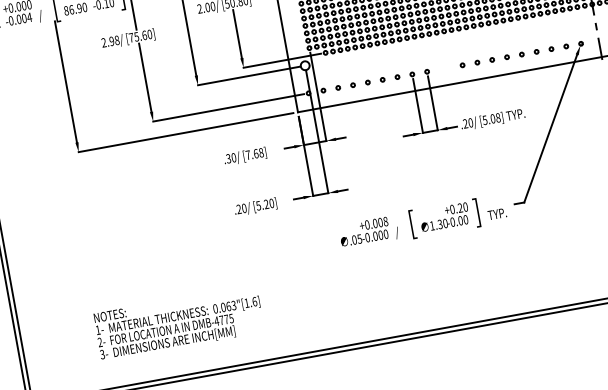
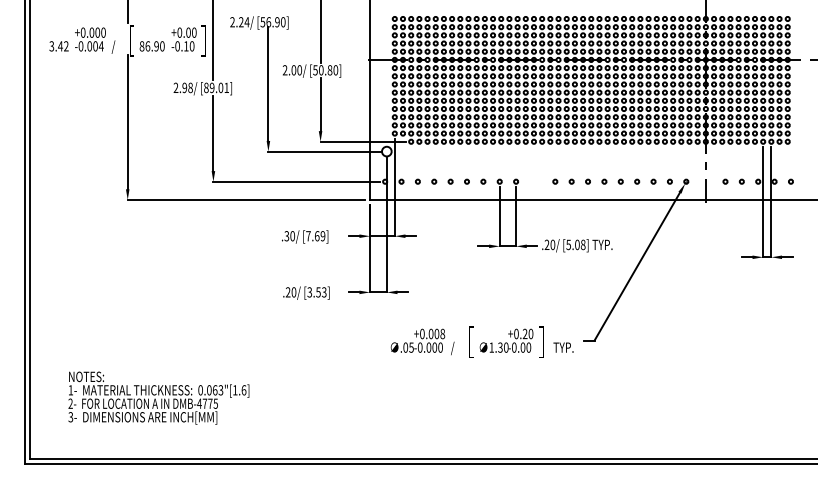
text: (140, 35) -> (216, 87), [75.60] -> [89.01]
text: (260, 153) -> (322, 236), [7.68] -> [7.69]
text: (264, 204) -> (316, 292), [5.20] -> [3.53]
text: (178, 322) -> (158, 397), moved

